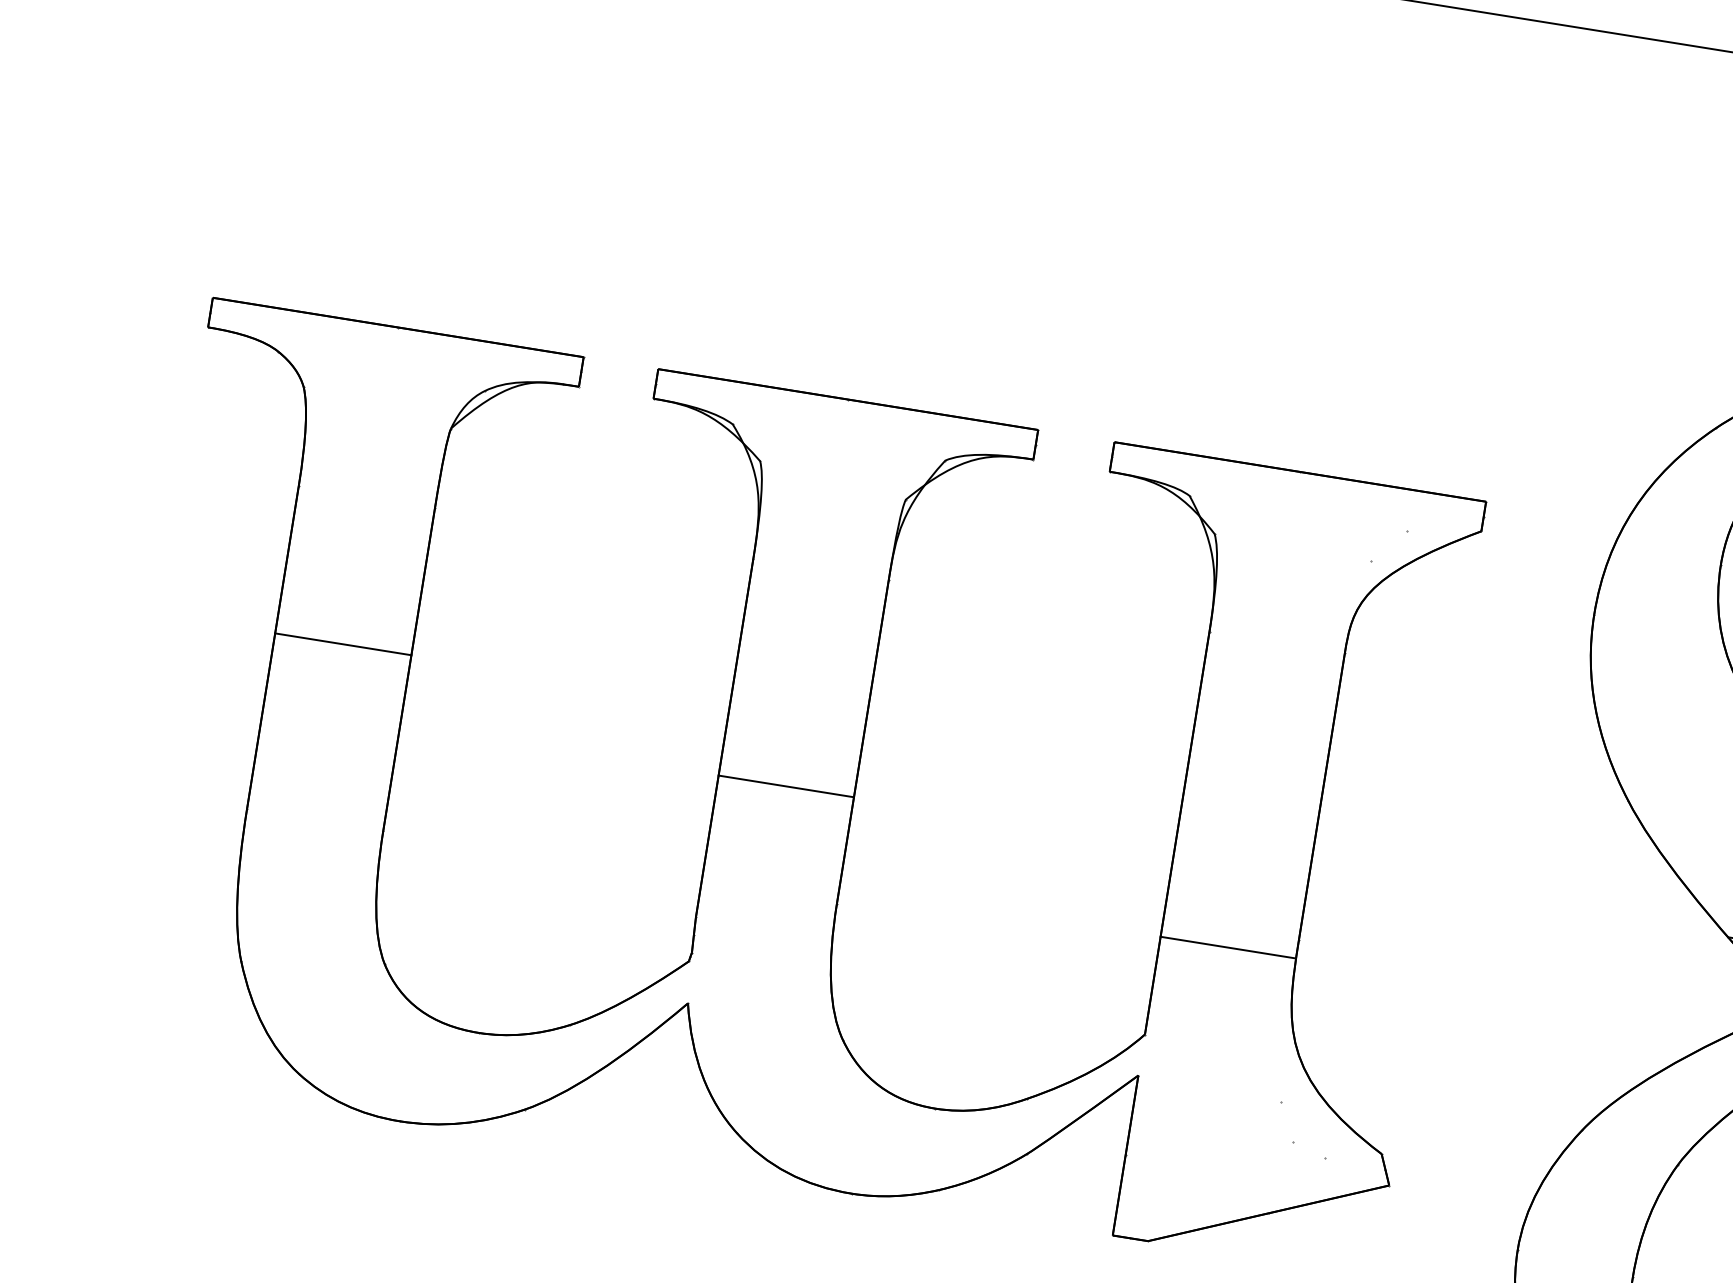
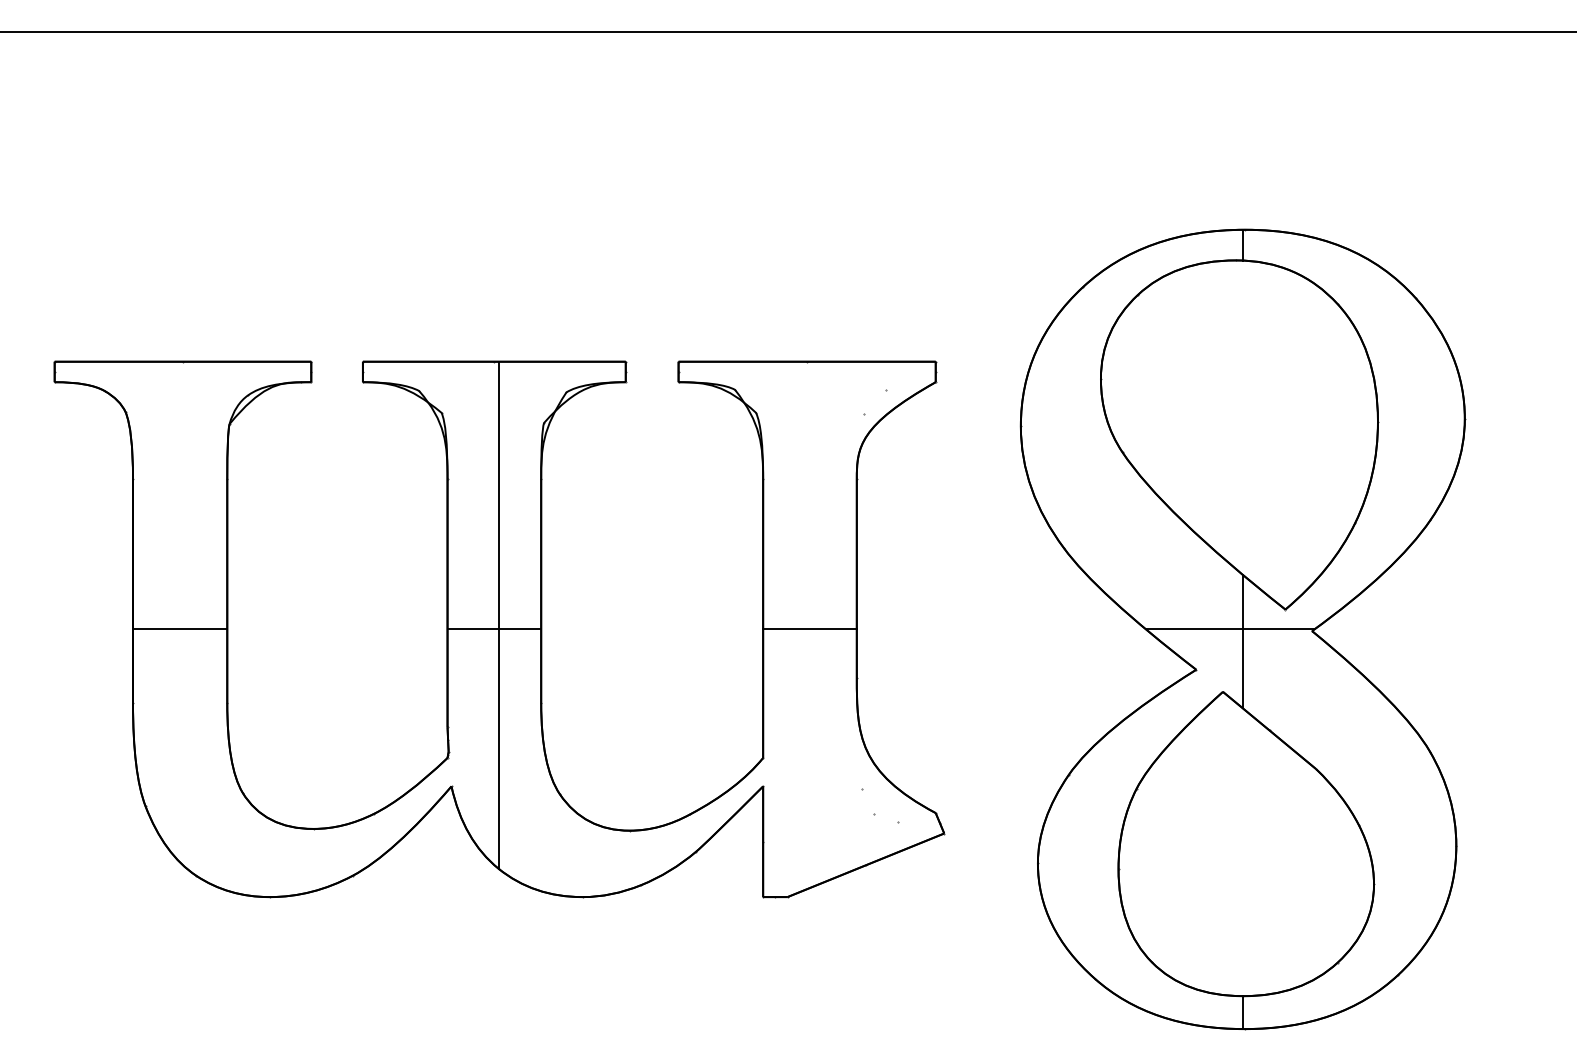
line: (343, 644) -> (180, 629), moved
line: (796, 767) -> (499, 615), added
line: (1227, 947) -> (809, 629), moved

